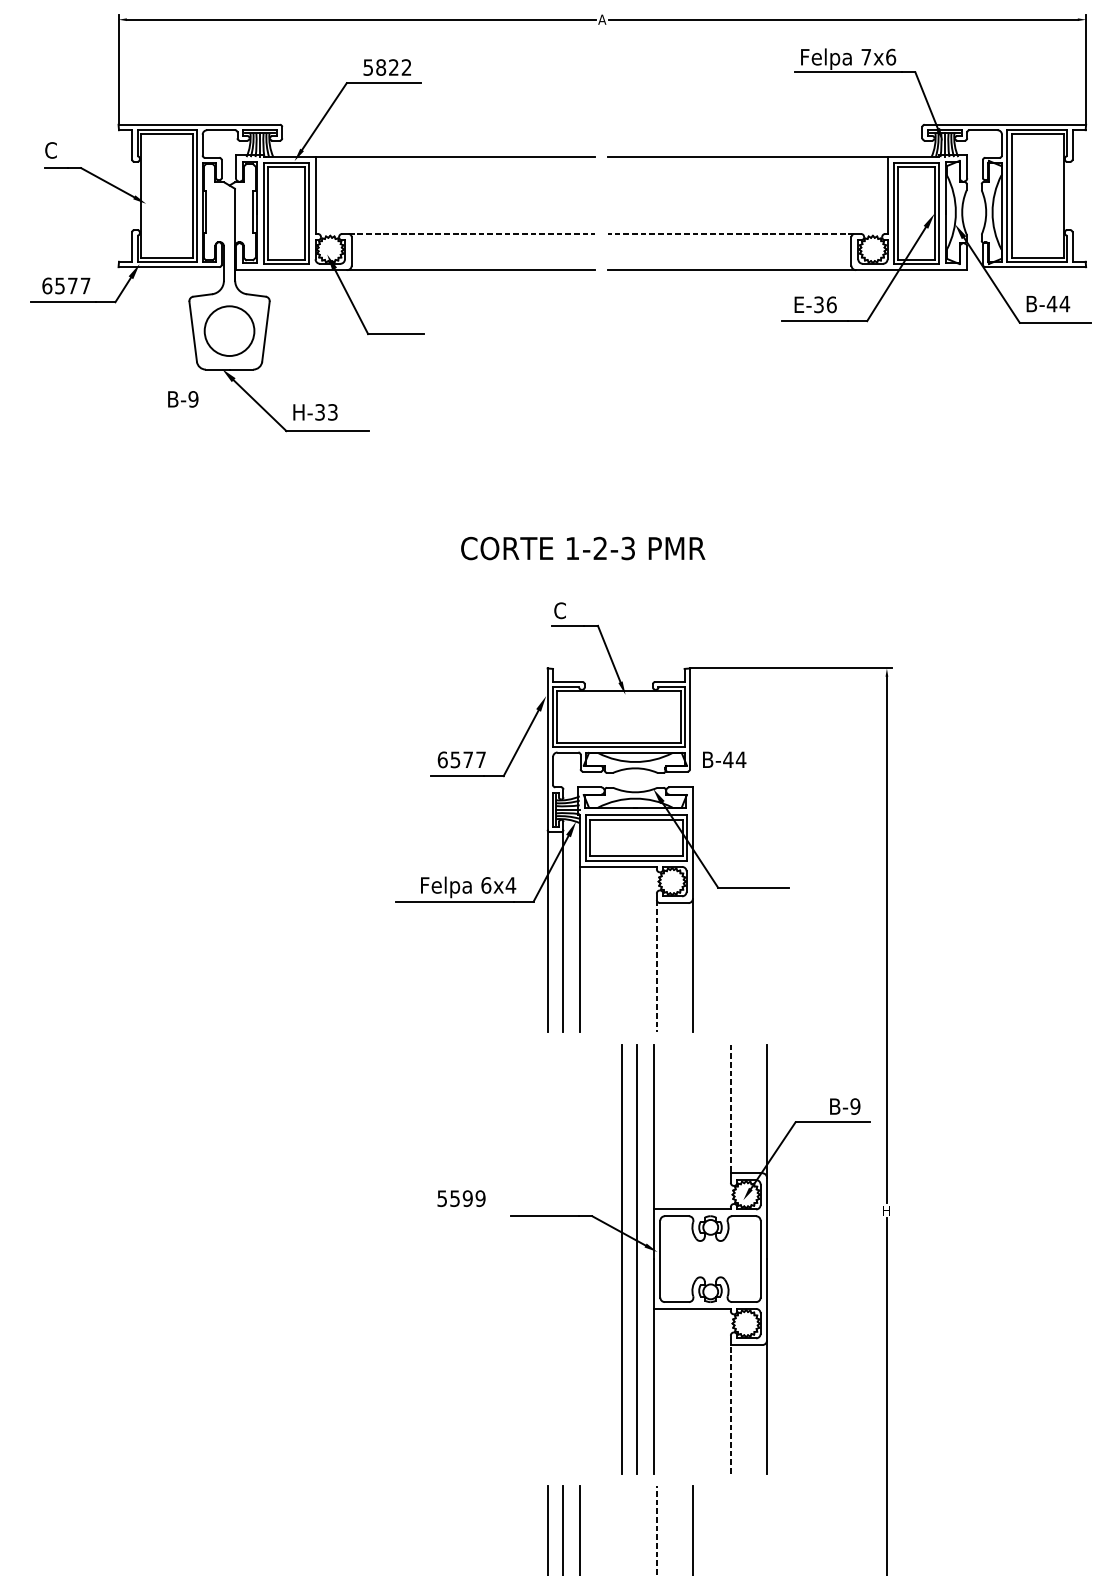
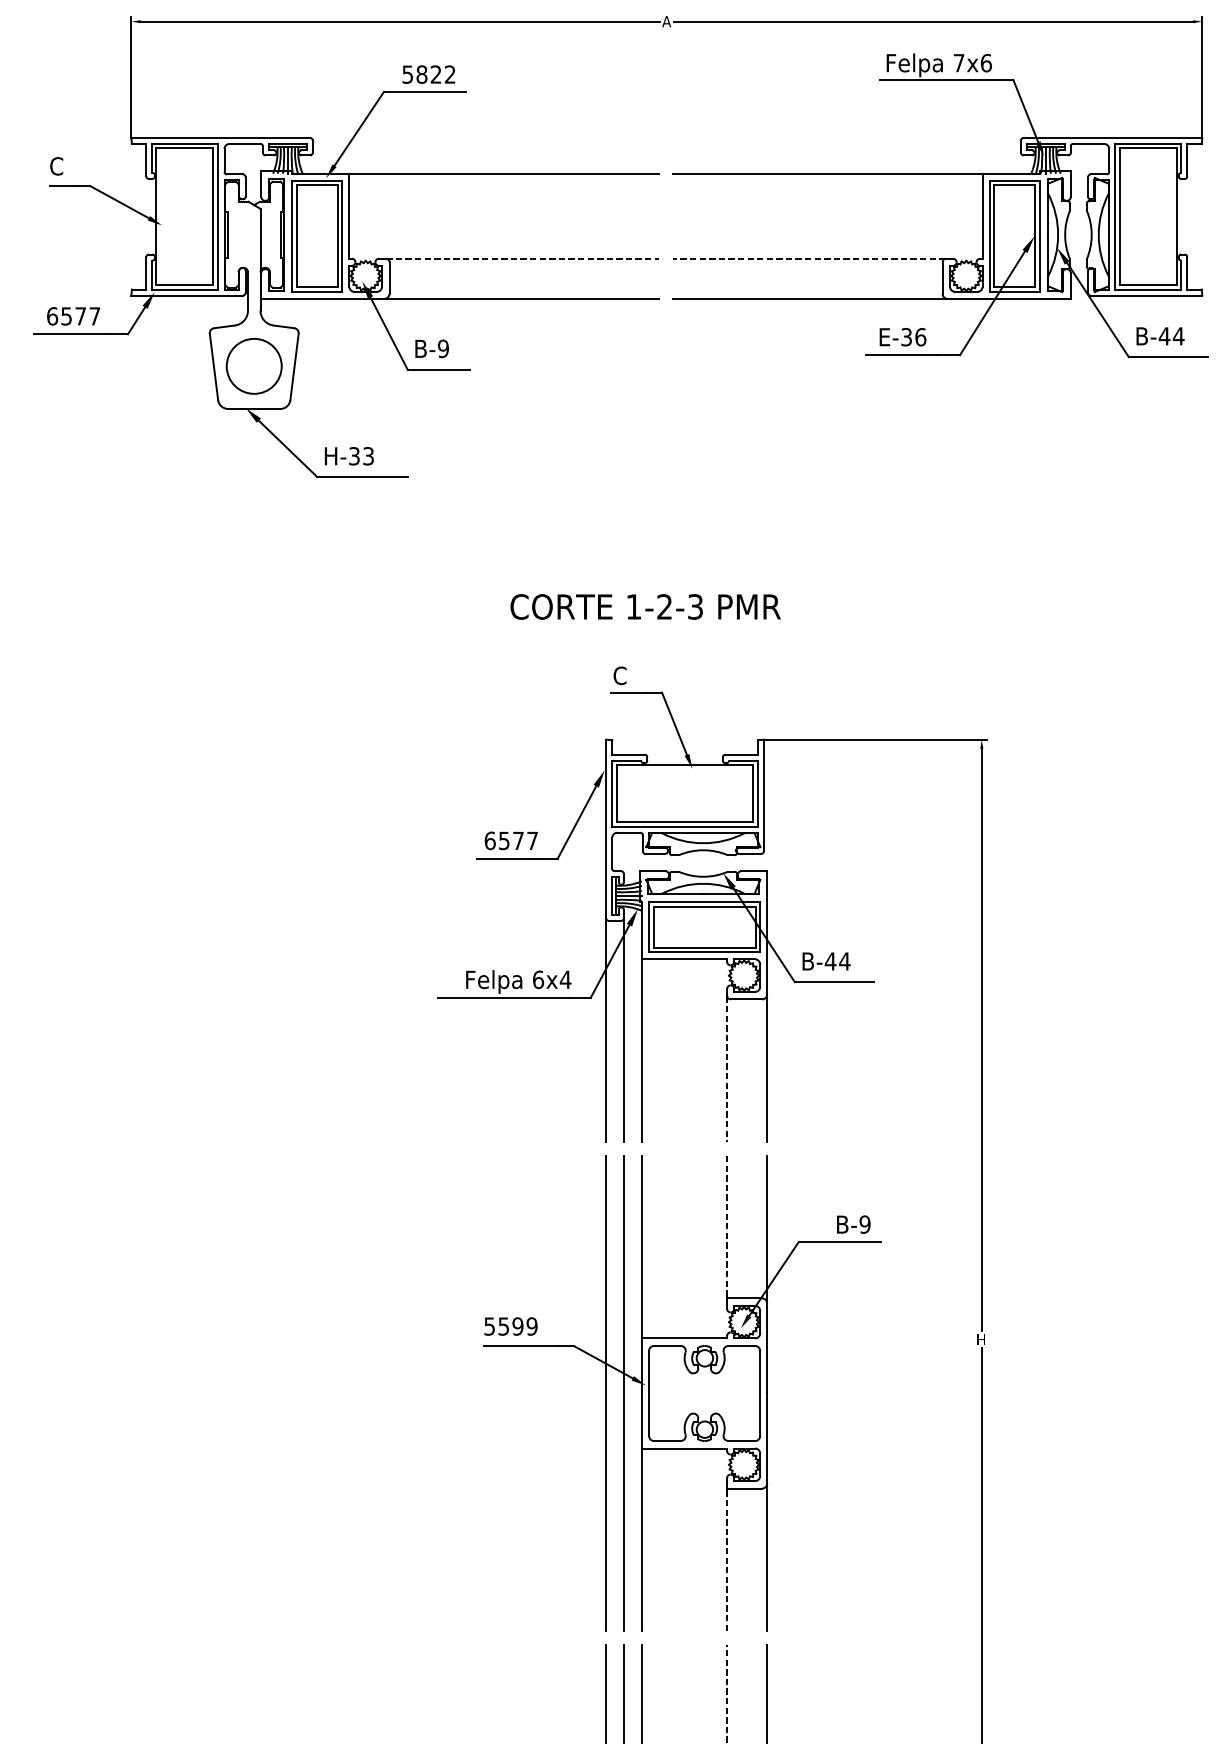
text: (183, 399) -> (432, 349), moved
text: (724, 759) -> (826, 961), moved
part: (690, 1259) -> (682, 1393), moved

